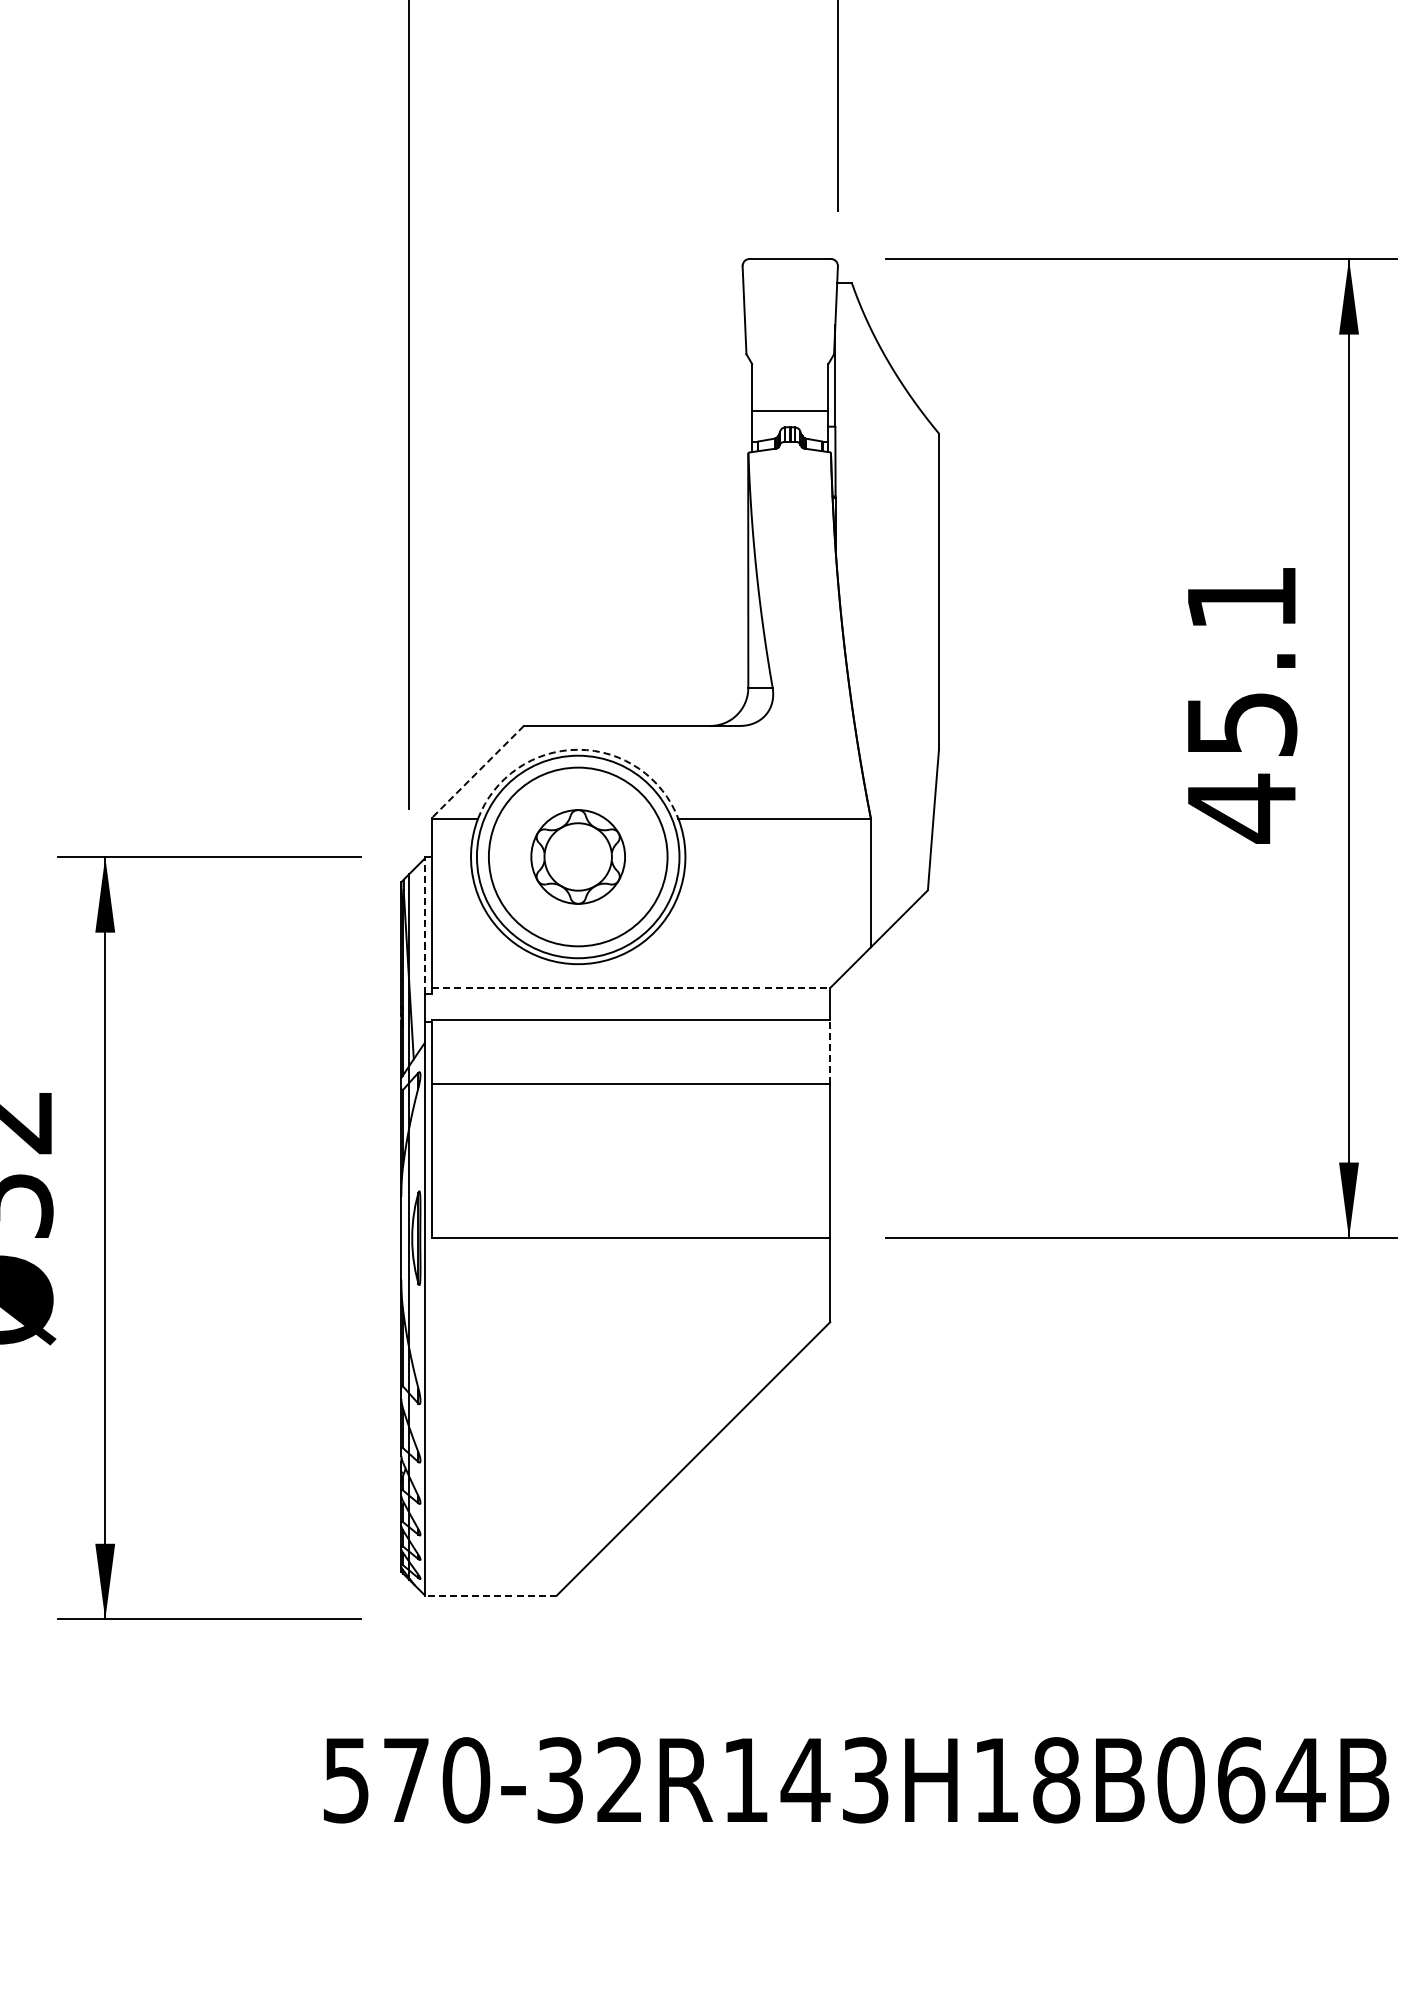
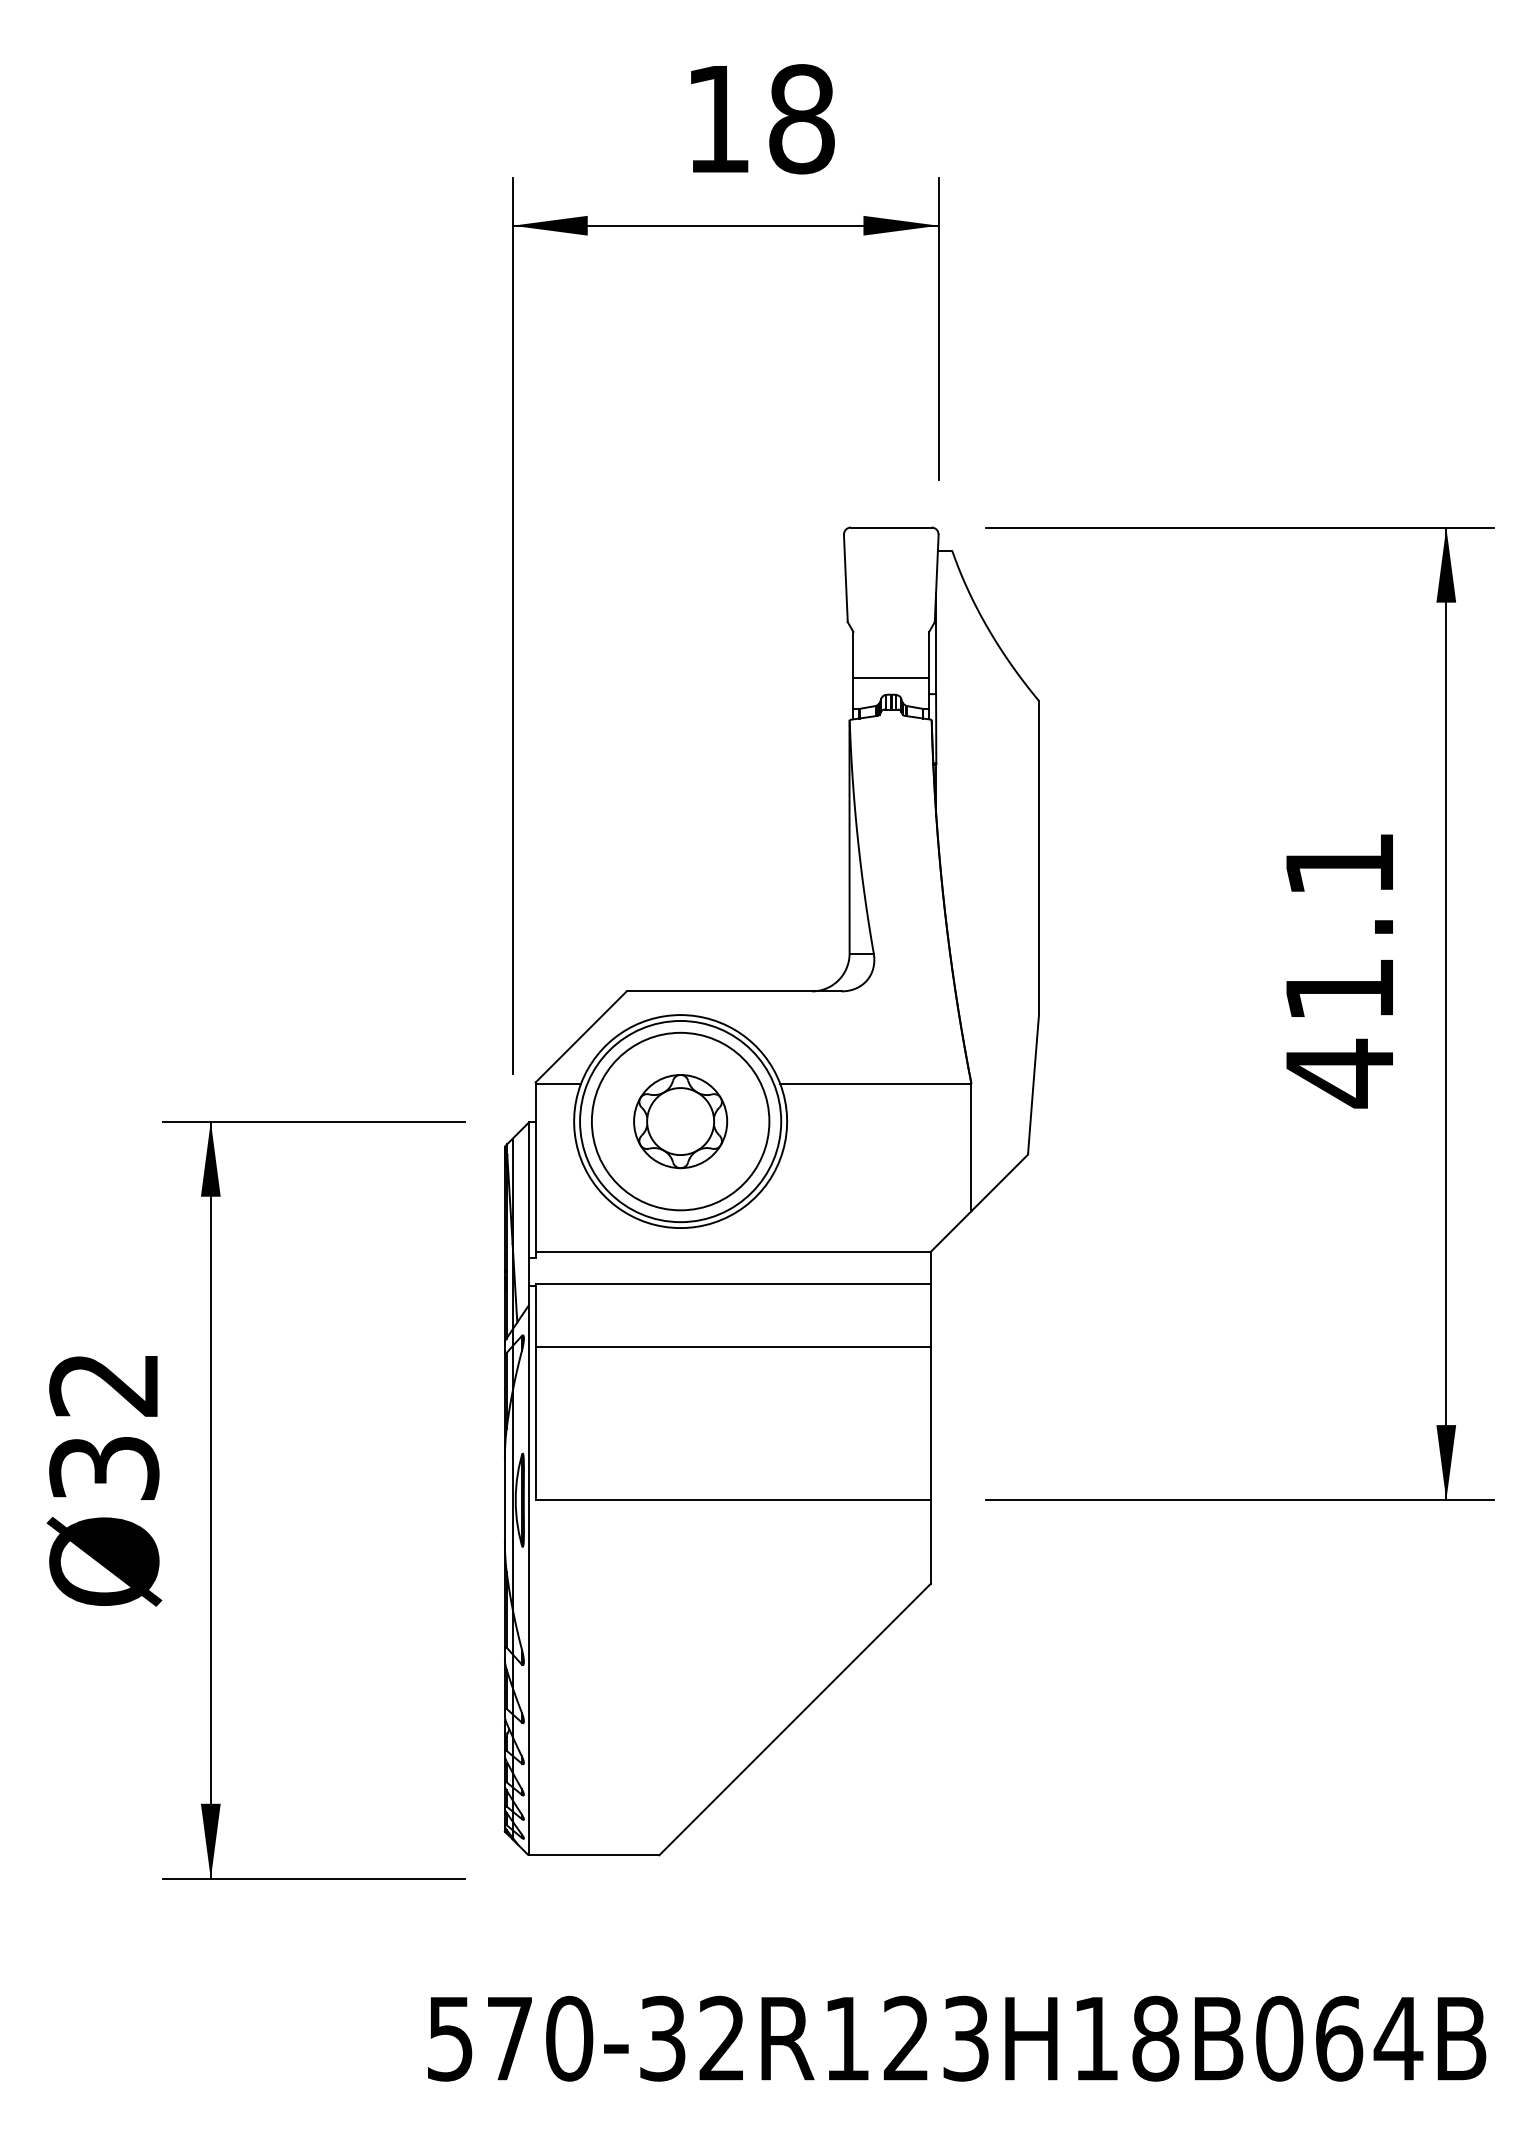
text: (1242, 725) -> (1340, 990), 45.1 -> 41.1
arc: (578, 750) -> (680, 1015), dashed -> solid
line: (477, 772) -> (580, 1037), dashed -> solid
line: (425, 925) -> (528, 1189), dashed -> solid
line: (631, 987) -> (733, 1251), dashed -> solid
line: (829, 1052) -> (930, 1315), dashed -> solid
line: (490, 1595) -> (593, 1855), dashed -> solid
text: (805, 1779) -> (906, 2037), 570-32R143H18B064B -> 570-32R123H18B064B

